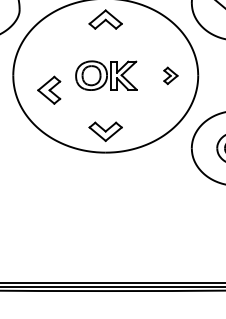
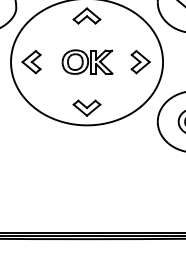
part: (170, 76) -> (140, 62), size x1.67
part: (49, 90) -> (31, 62), moved

